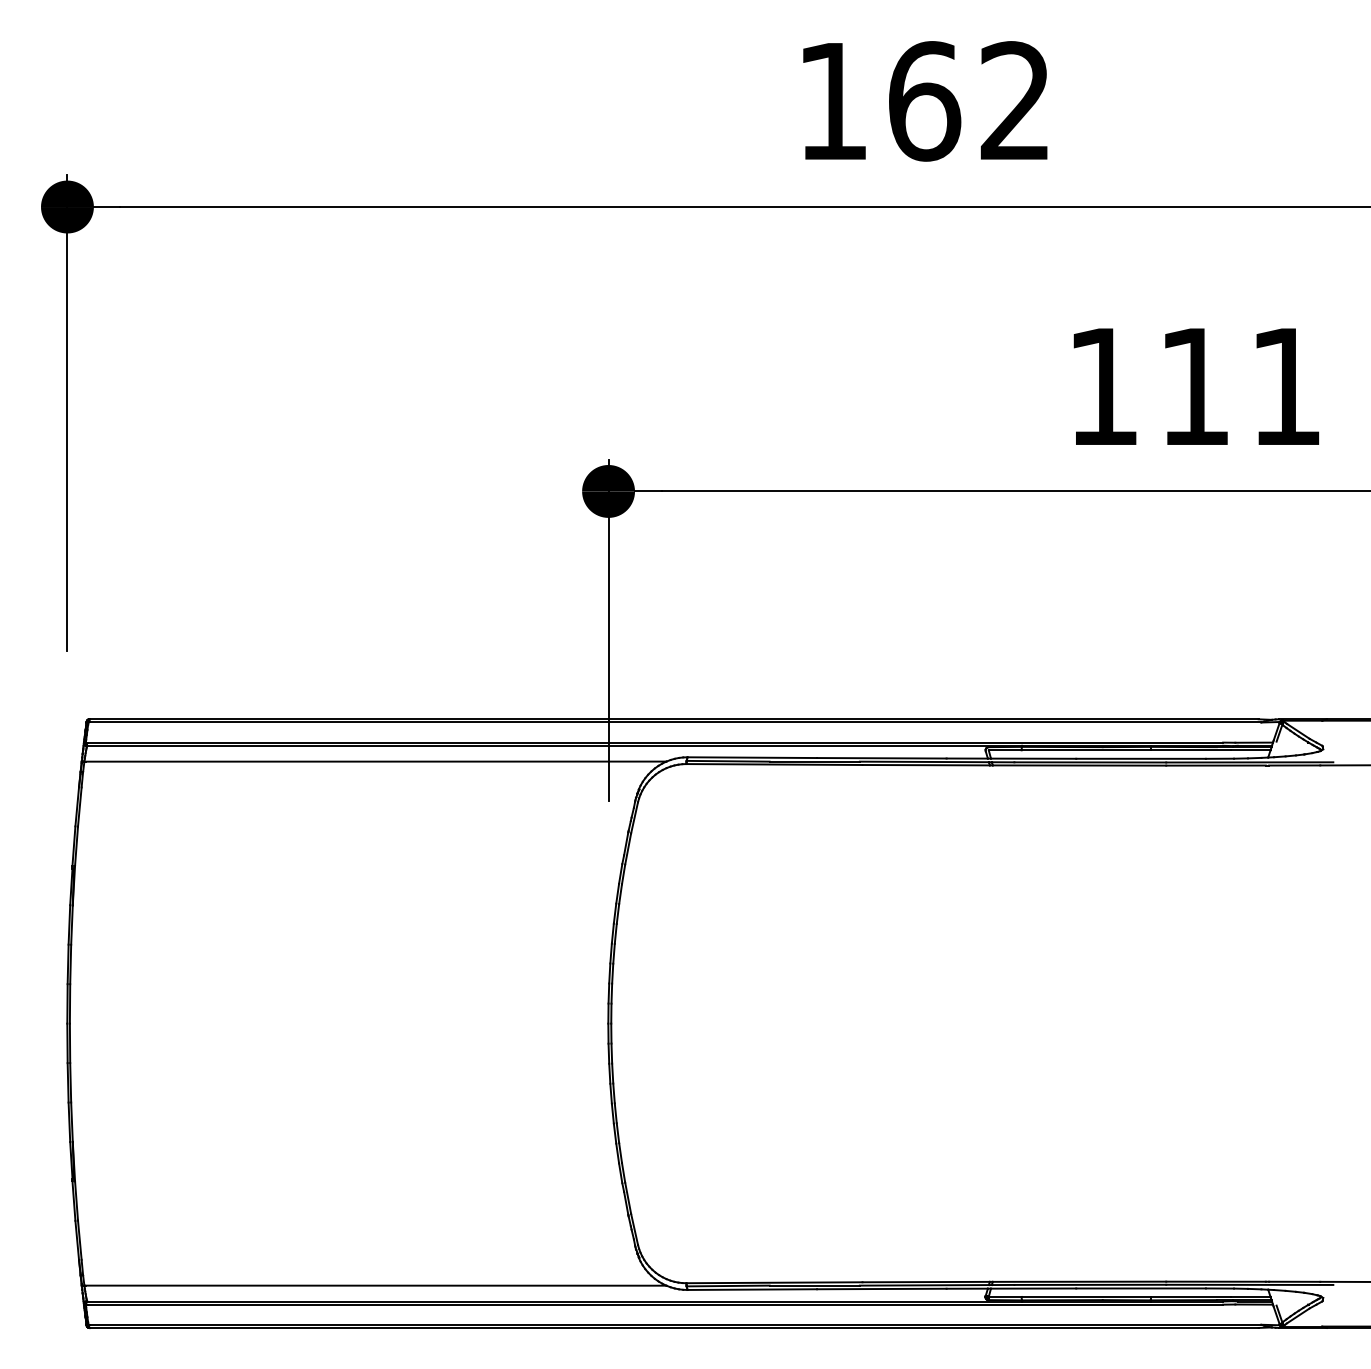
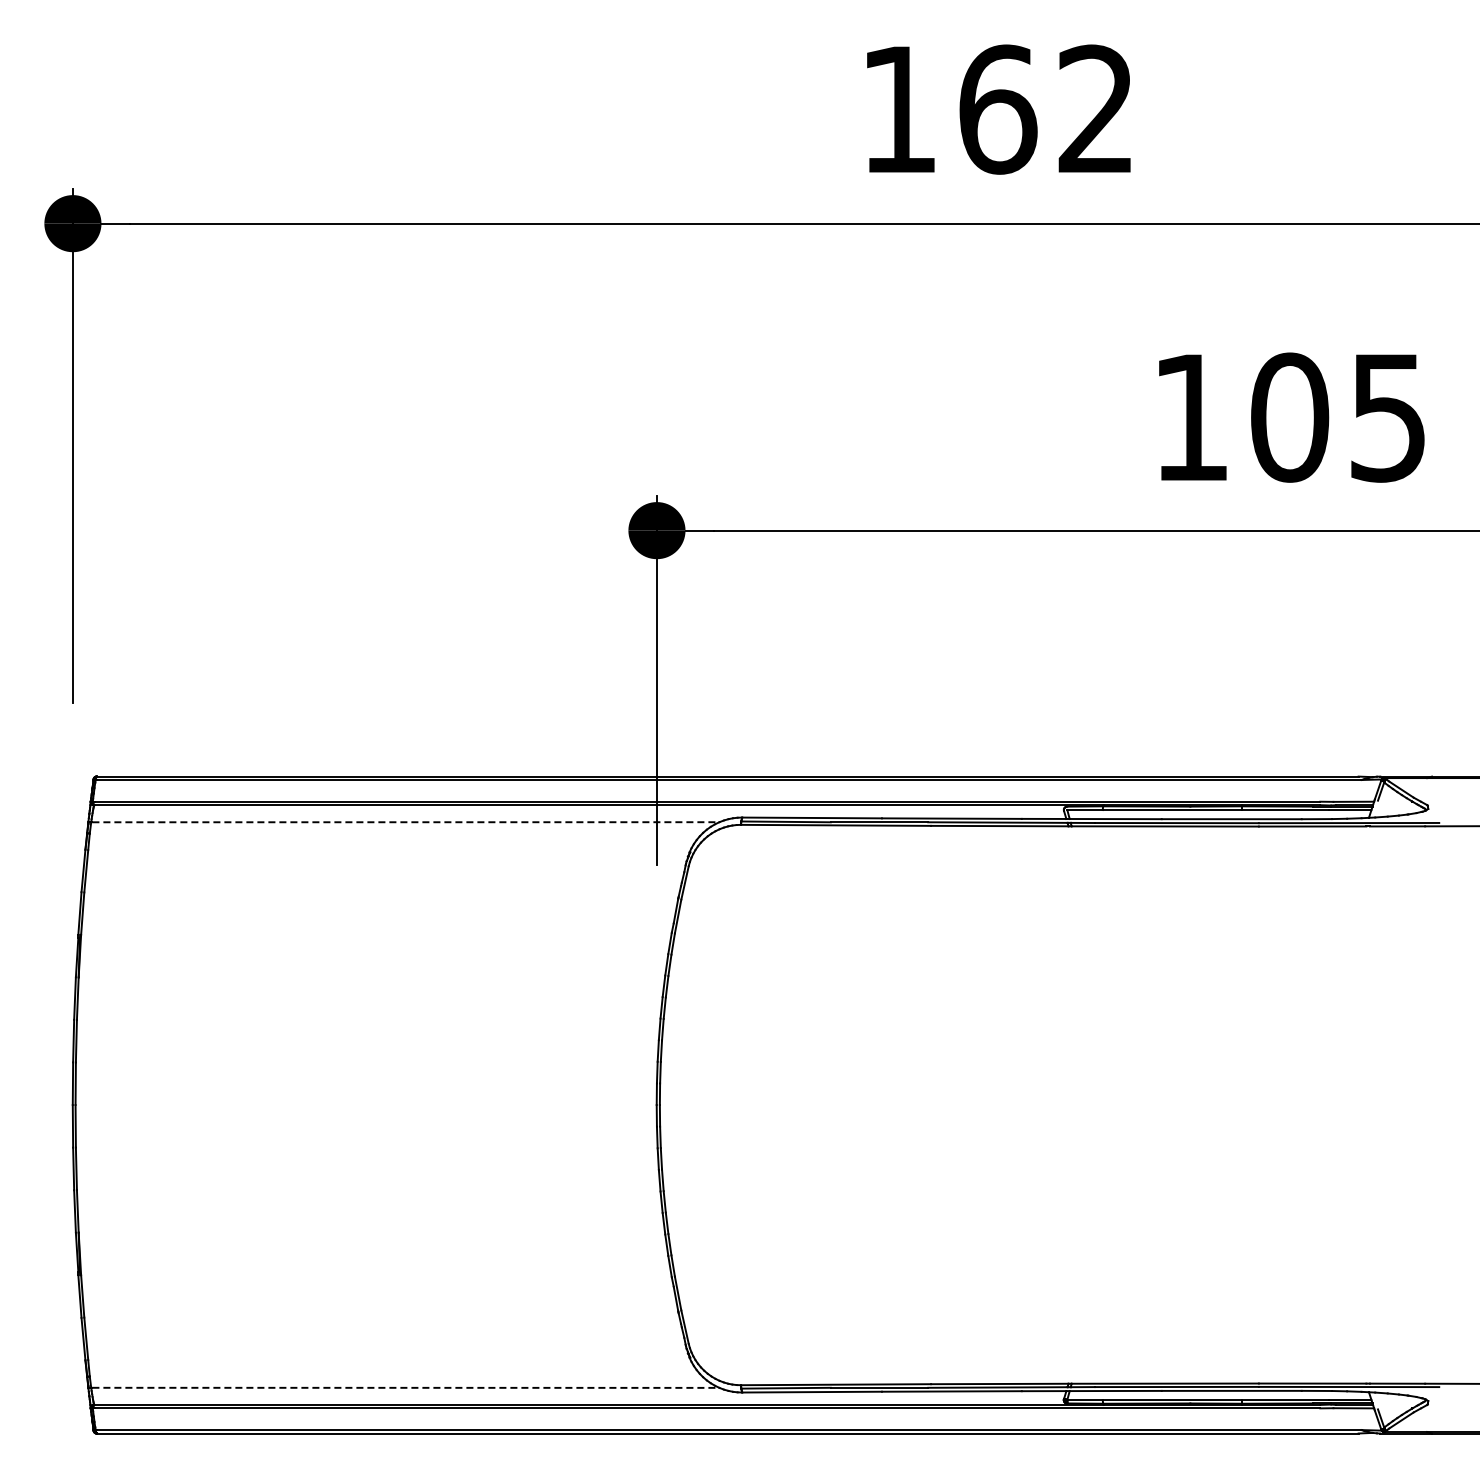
text: (1239, 386) -> (1337, 417), 111 -> 105
line: (375, 761) -> (405, 822), solid -> dashed
line: (375, 1285) -> (405, 1387), solid -> dashed

